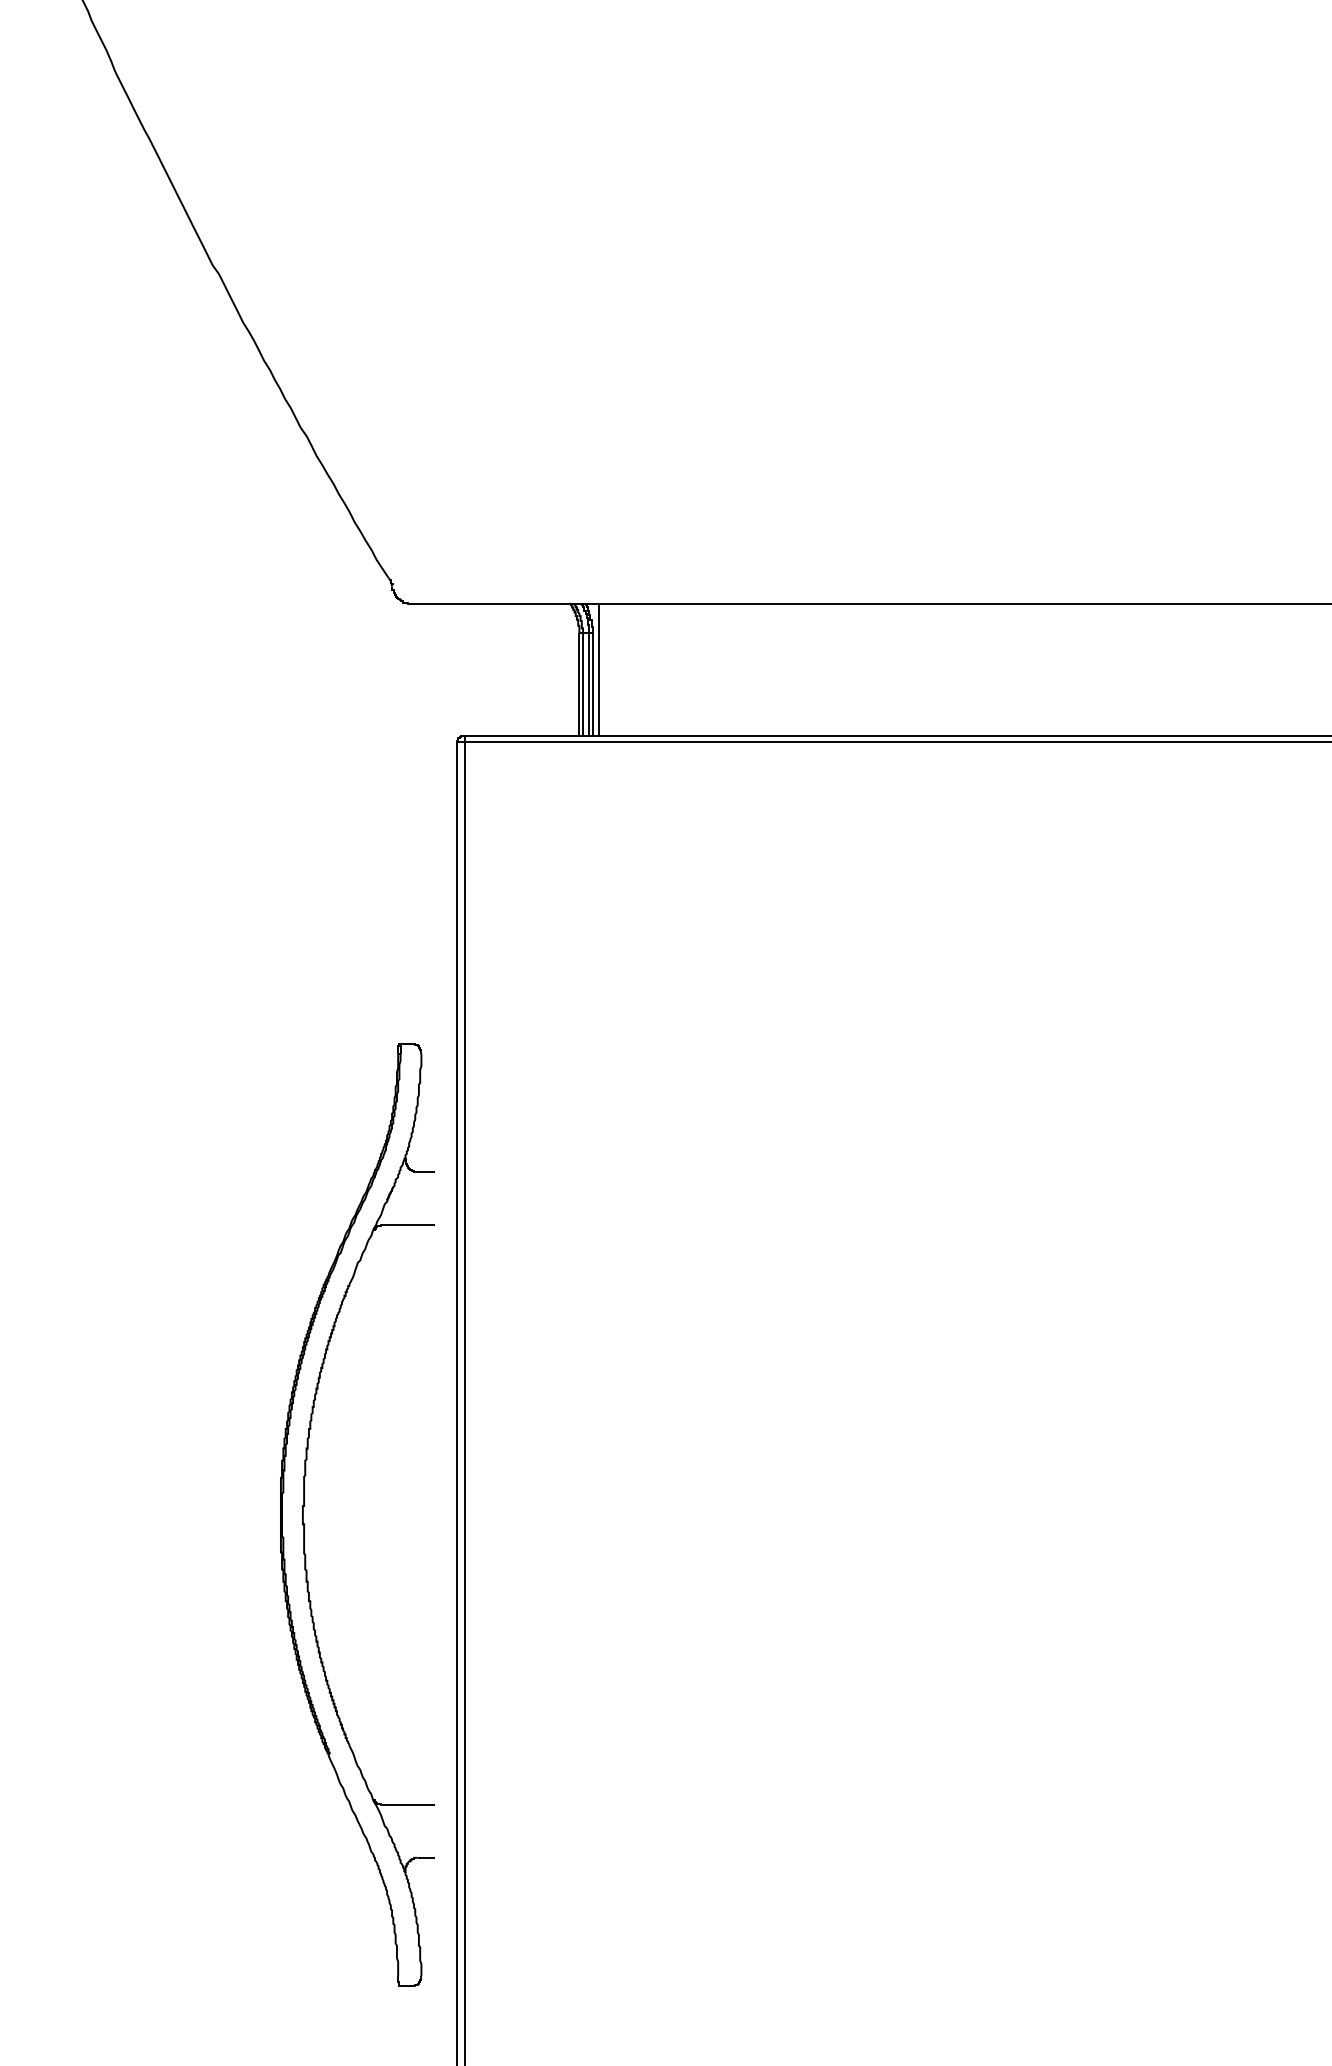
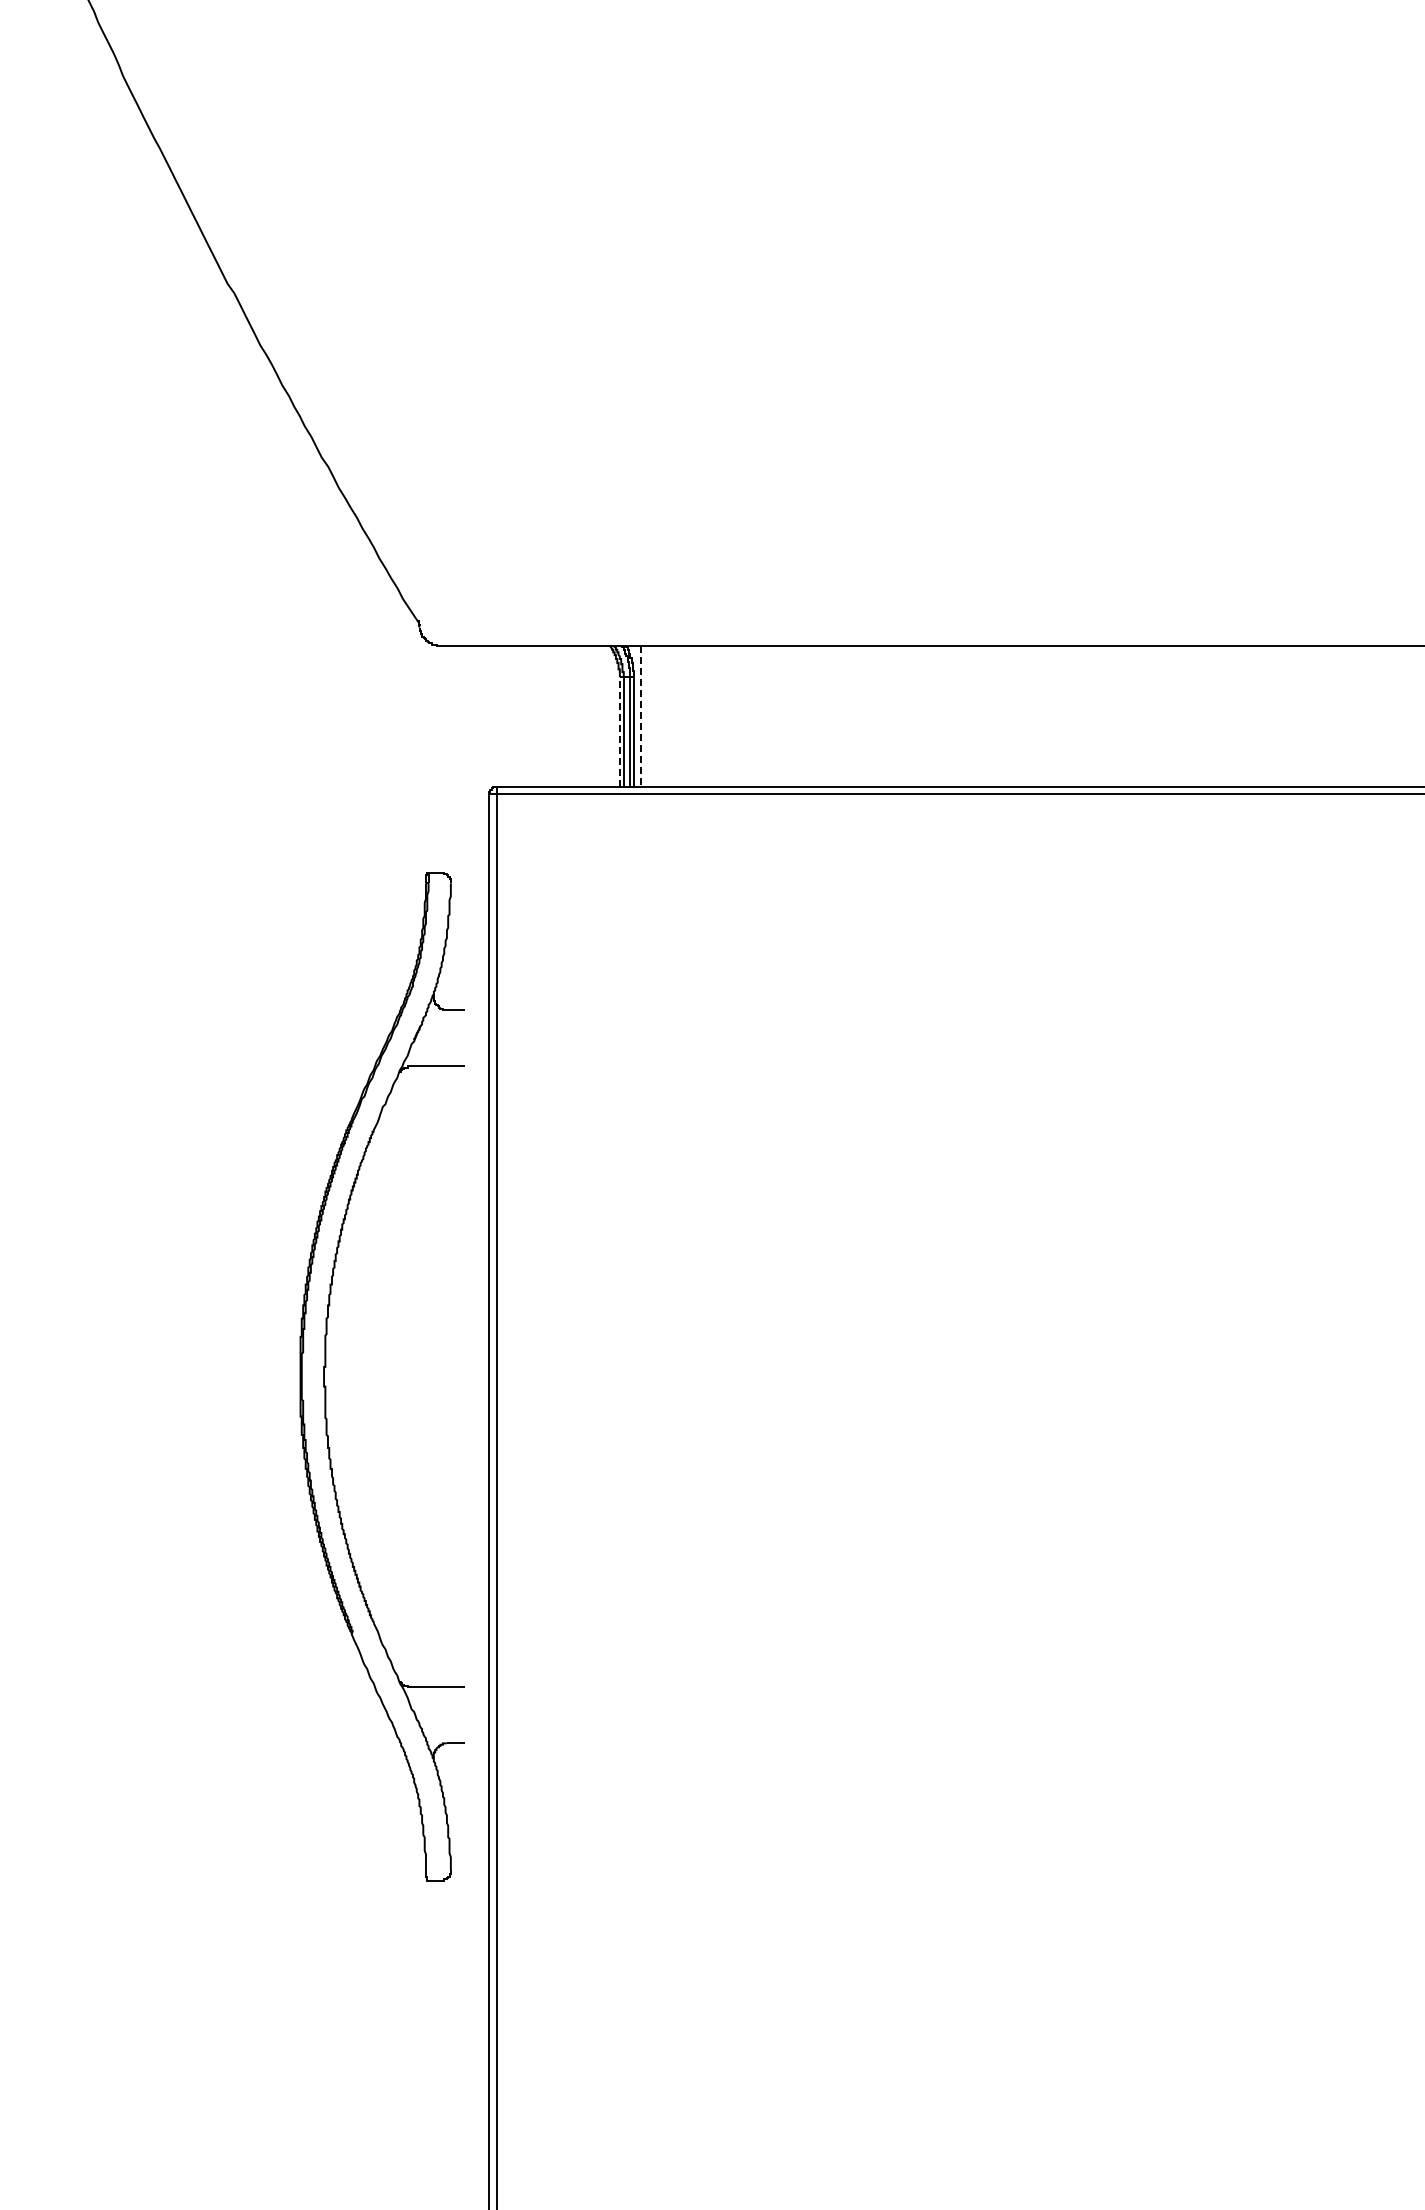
line: (598, 669) -> (640, 716), solid -> dashed
line: (579, 684) -> (619, 732), solid -> dashed
part: (305, 1506) -> (326, 1367), moved

